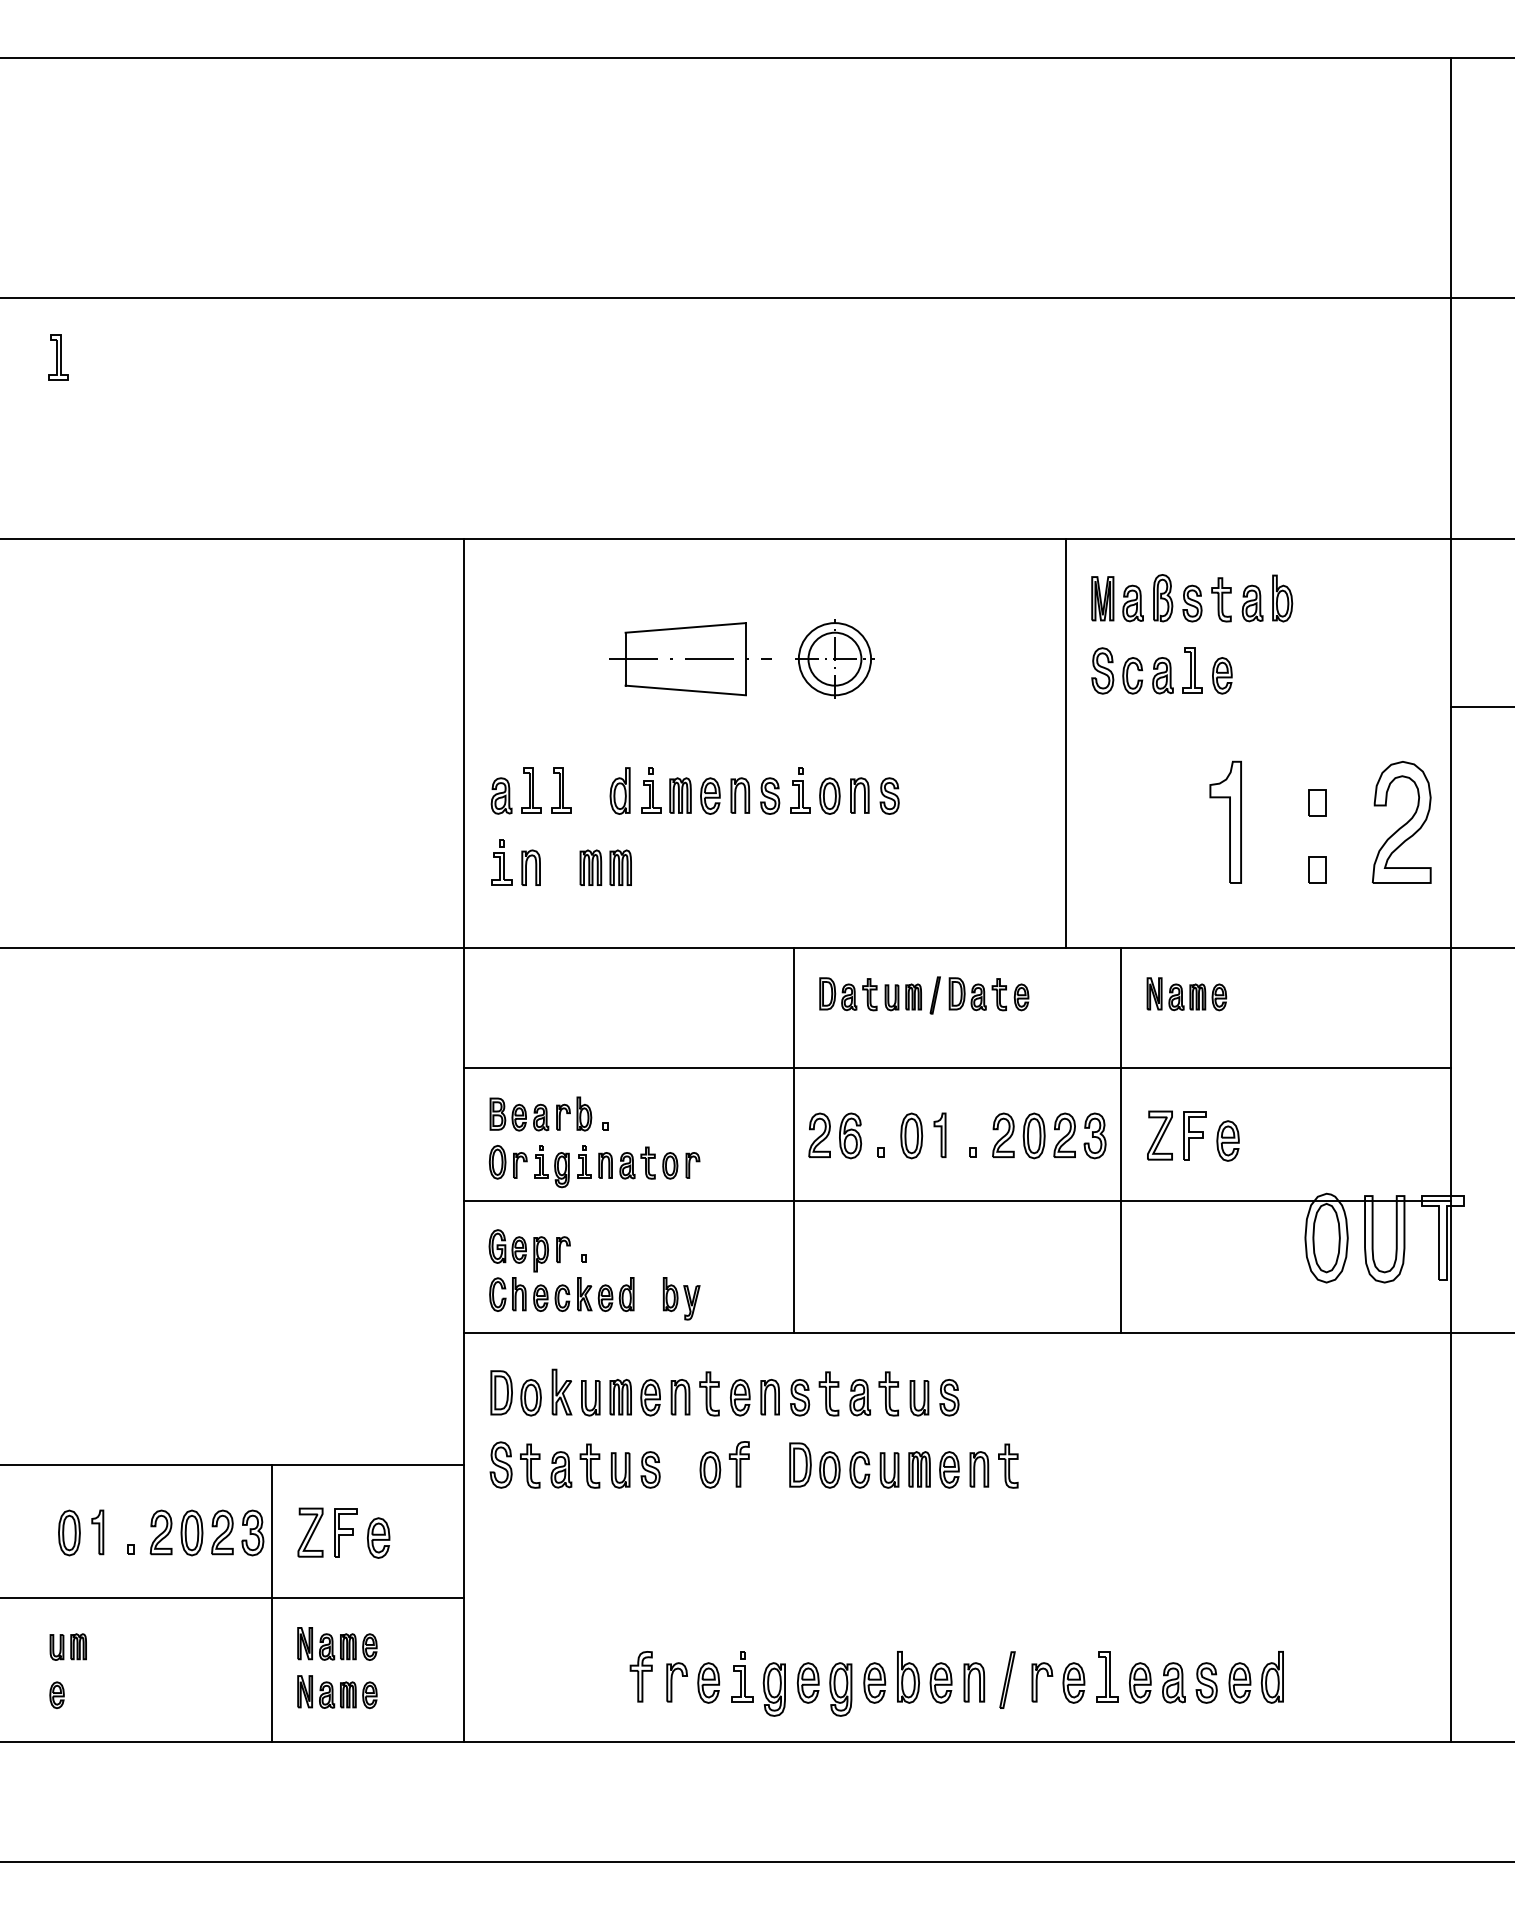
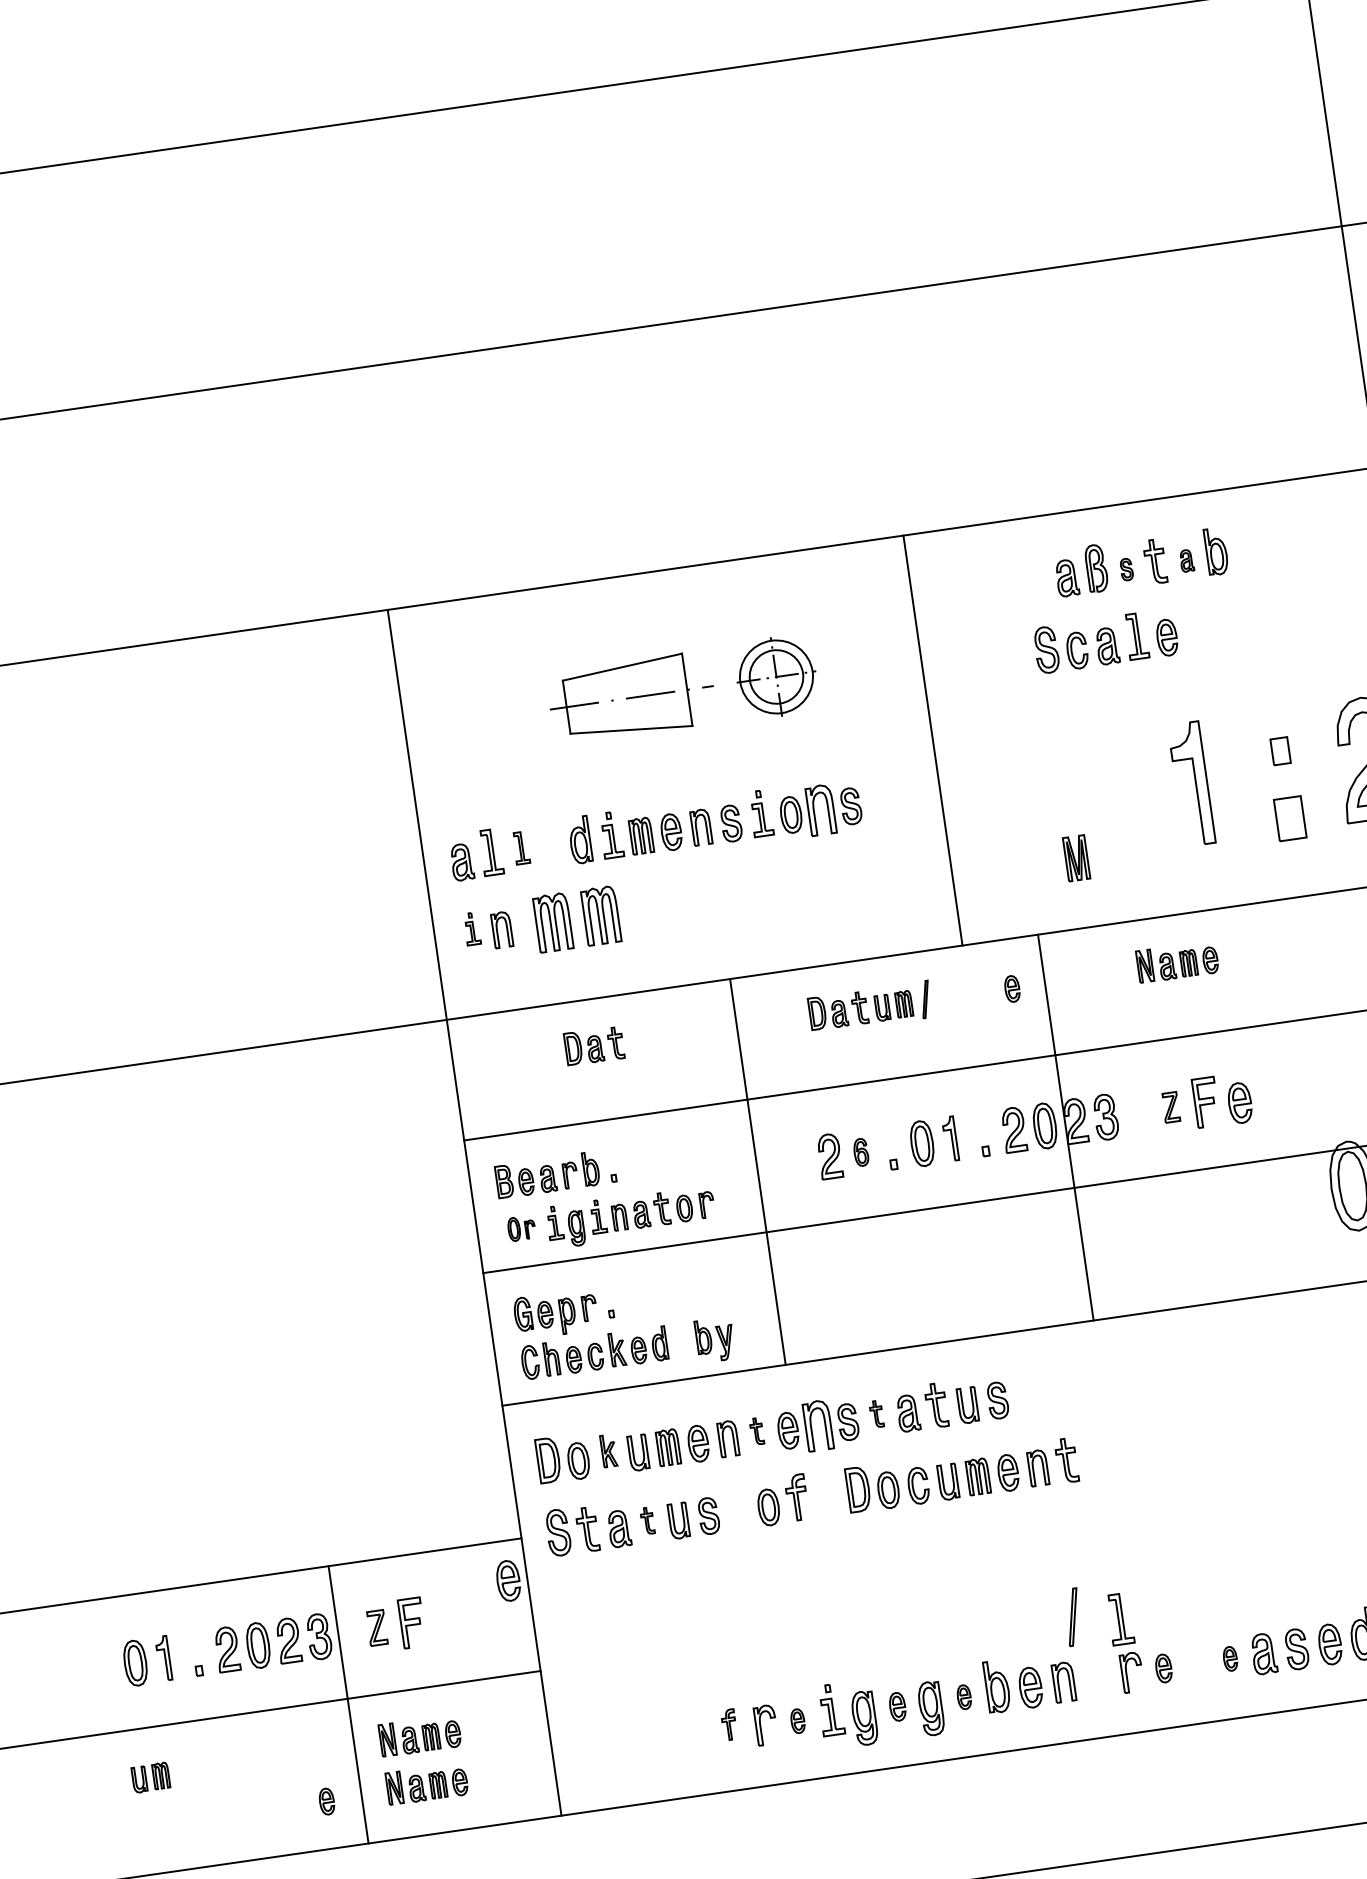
part: (1102, 598) -> (1076, 858), moved
part: (1192, 603) -> (1126, 569), size x0.6
part: (1252, 603) -> (1186, 560), size x0.6
line: (1065, 742) -> (932, 739), moved
part: (561, 790) -> (521, 848), size x0.7
part: (859, 795) -> (820, 810), size x1.4
part: (501, 862) -> (471, 928), size x0.7
part: (605, 867) -> (576, 918), size x1.6
part: (1317, 869) -> (1290, 818), size x1.6
part: (977, 994) -> (593, 1046), moved
part: (850, 1135) -> (860, 1152), size x0.6
part: (1159, 1135) -> (1170, 1107), size x0.6
line: (794, 1139) -> (758, 1170), moved
line: (1121, 1139) -> (1065, 1126), moved
part: (507, 1162) -> (521, 1228), size x0.7
part: (561, 1391) -> (608, 1450), size x0.7
part: (709, 1393) -> (756, 1430), size x0.6
part: (828, 1393) -> (876, 1413), size x0.6
part: (769, 1397) -> (817, 1426), size x1.4
part: (589, 1465) -> (646, 1520), size x0.6
part: (310, 1532) -> (377, 1627), size x0.7
part: (378, 1537) -> (508, 1580), moved
part: (640, 1676) -> (728, 1724), size x0.6
part: (1107, 1676) -> (1120, 1618), moved
part: (1007, 1679) -> (1073, 1616), moved
part: (708, 1682) -> (797, 1720), size x0.6
part: (808, 1682) -> (897, 1706), size x0.7
part: (874, 1682) -> (963, 1696), size x0.6
part: (1073, 1682) -> (1163, 1668), size x0.7
part: (1140, 1682) -> (1230, 1658), size x0.6
part: (56, 1694) -> (326, 1800), moved

